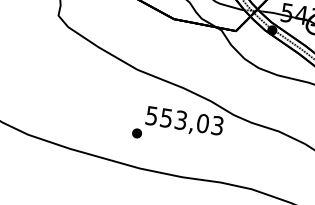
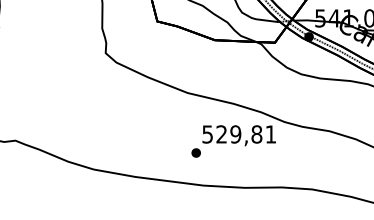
text: (192, 122) -> (246, 134), 553,03 -> 529,81

